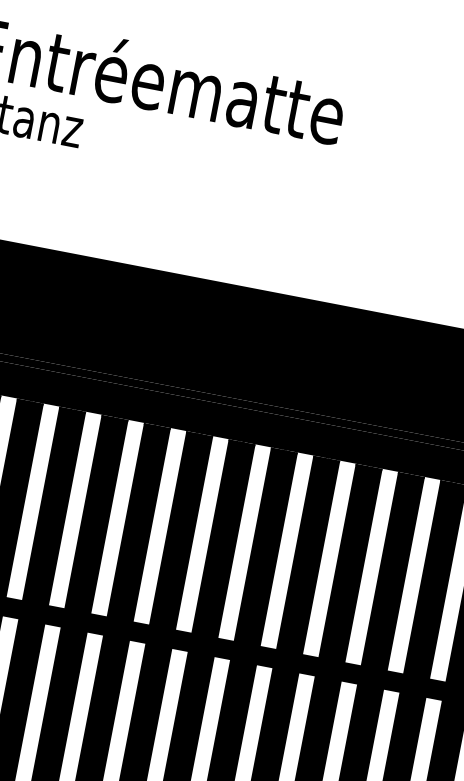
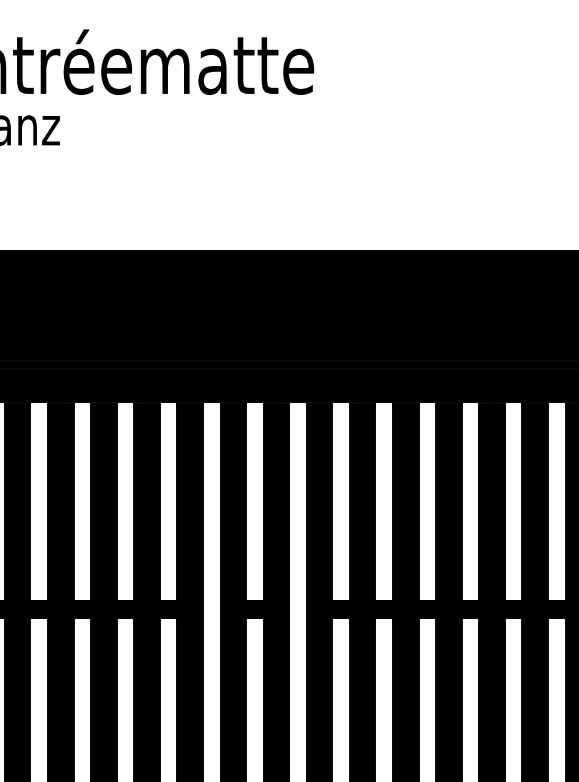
fill: (139, 632) -> (211, 609), removed
fill: (223, 649) -> (297, 609), removed

